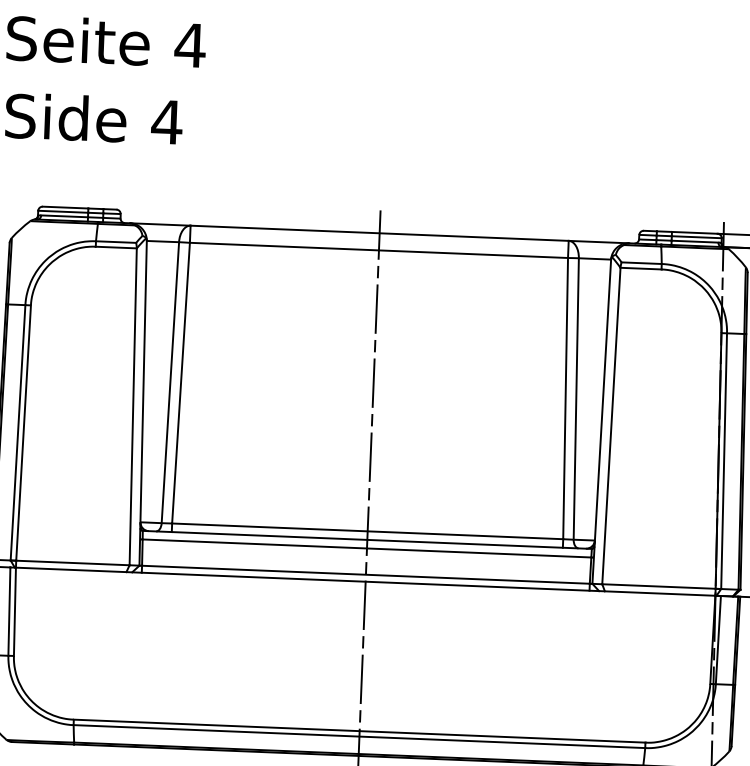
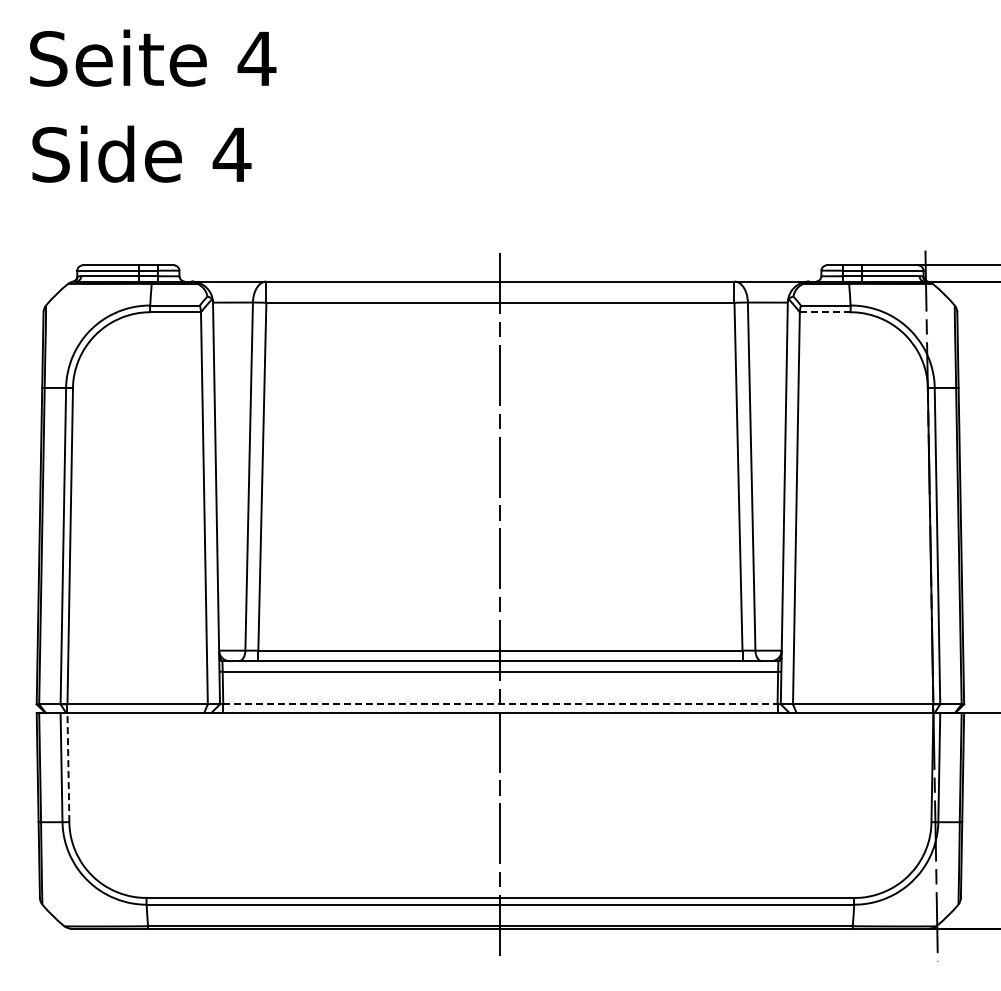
line: (641, 268) -> (825, 312), solid -> dashed
line: (365, 574) -> (500, 704), solid -> dashed
line: (15, 611) -> (68, 767), solid -> dashed

